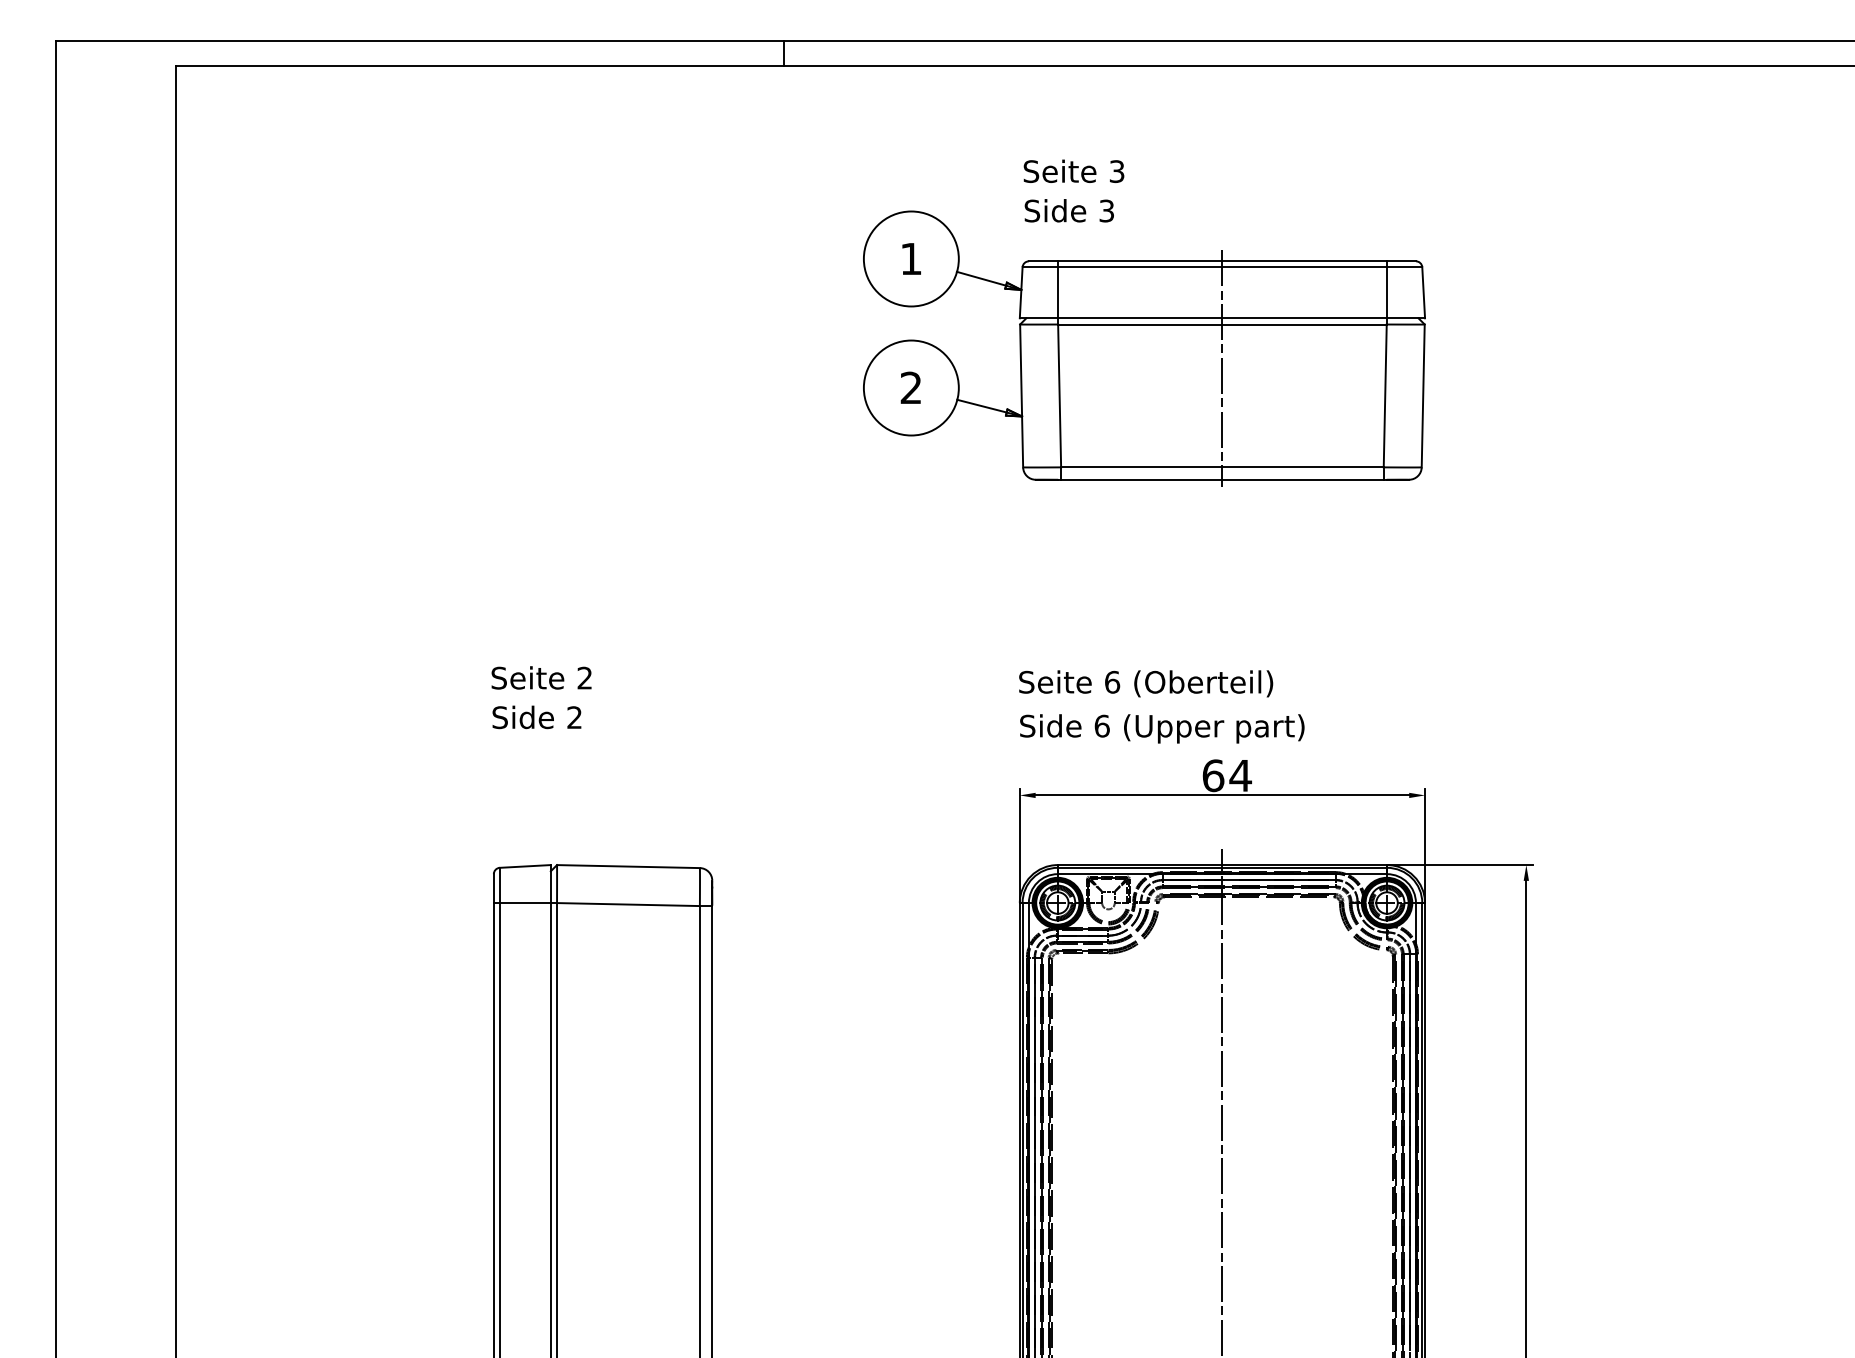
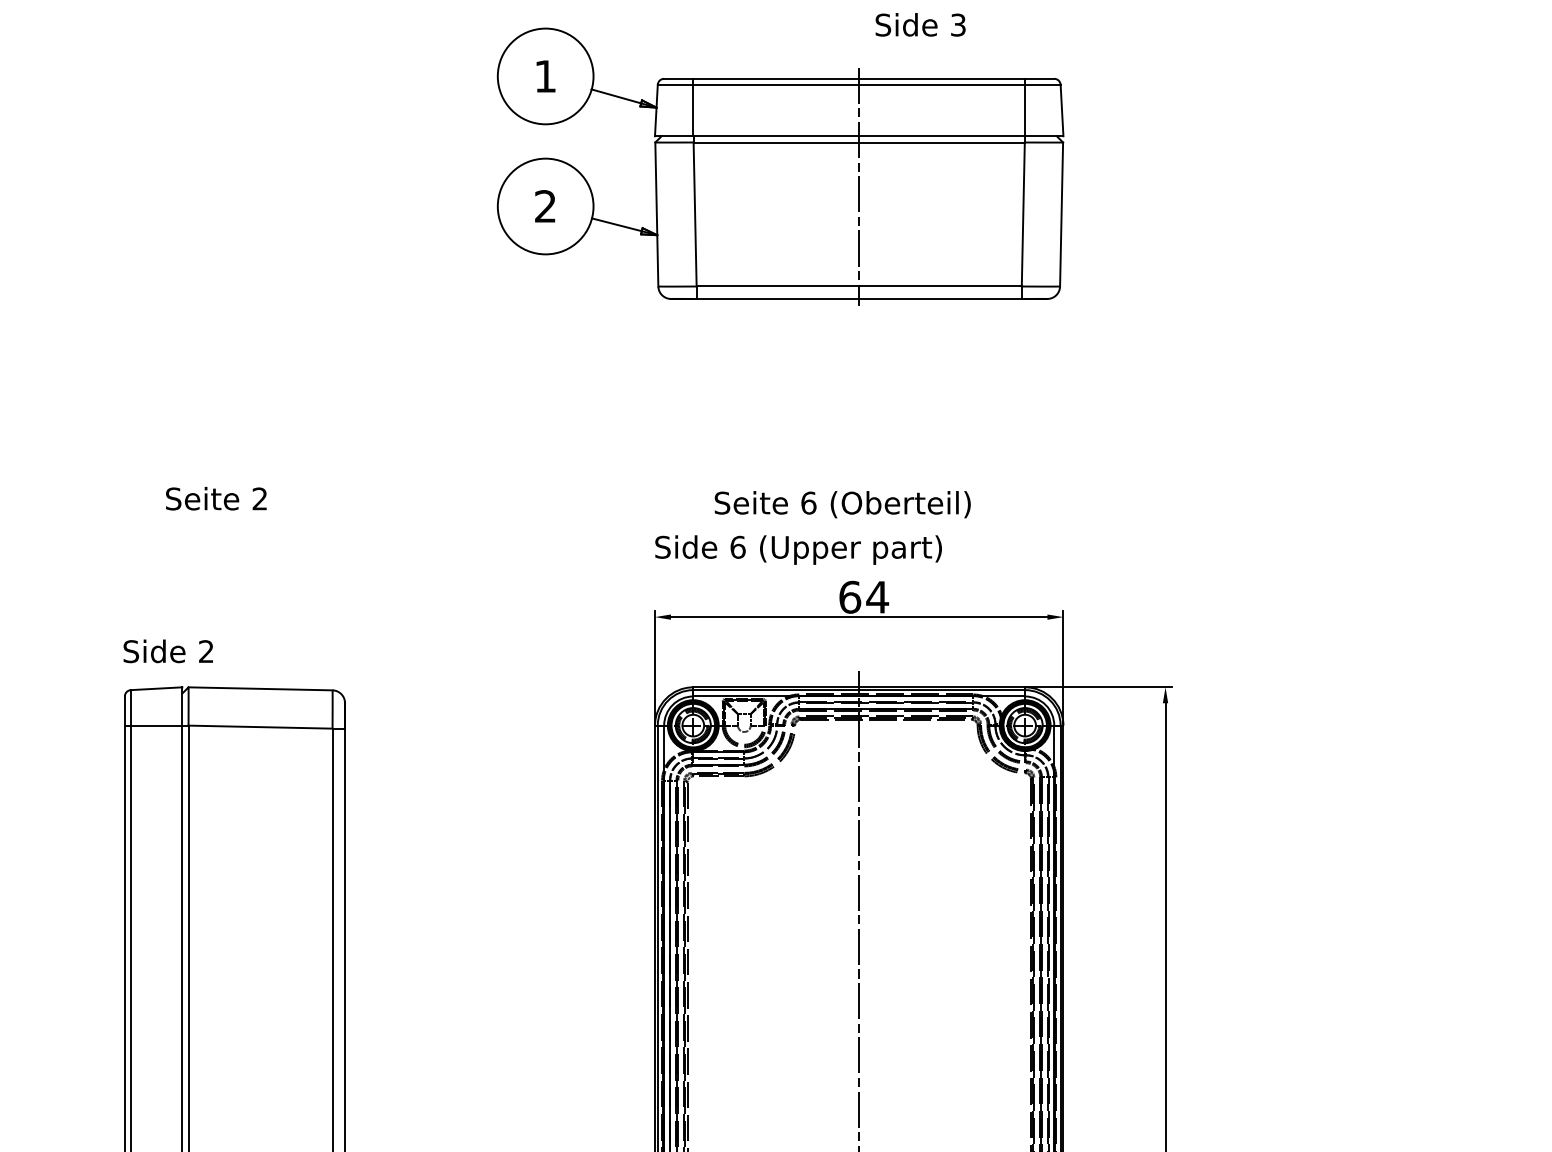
text: (1068, 210) -> (919, 24), moved
text: (541, 677) -> (216, 498), moved
text: (1146, 683) -> (843, 504), moved
text: (536, 717) -> (167, 651), moved

